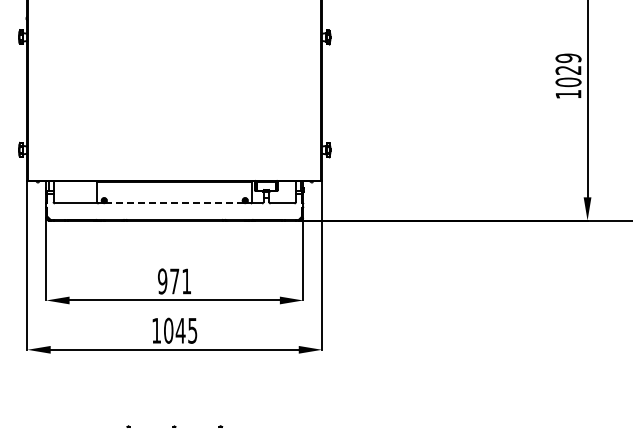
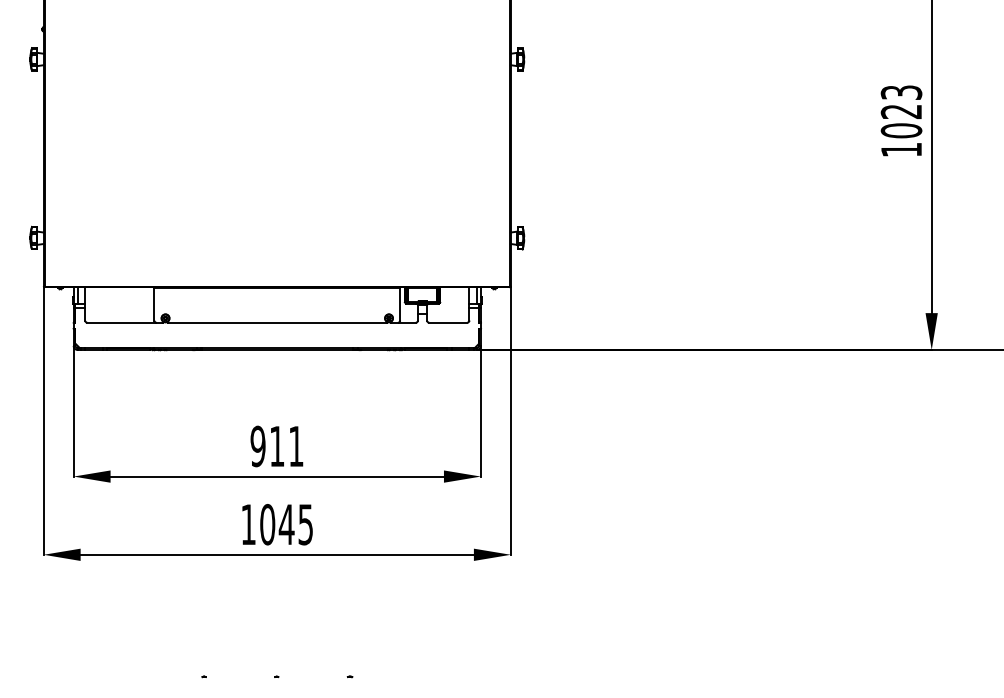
text: (568, 58) -> (901, 92), 1029 -> 1023
line: (174, 203) -> (276, 322), dashed -> solid
text: (174, 281) -> (276, 446), 971 -> 911

